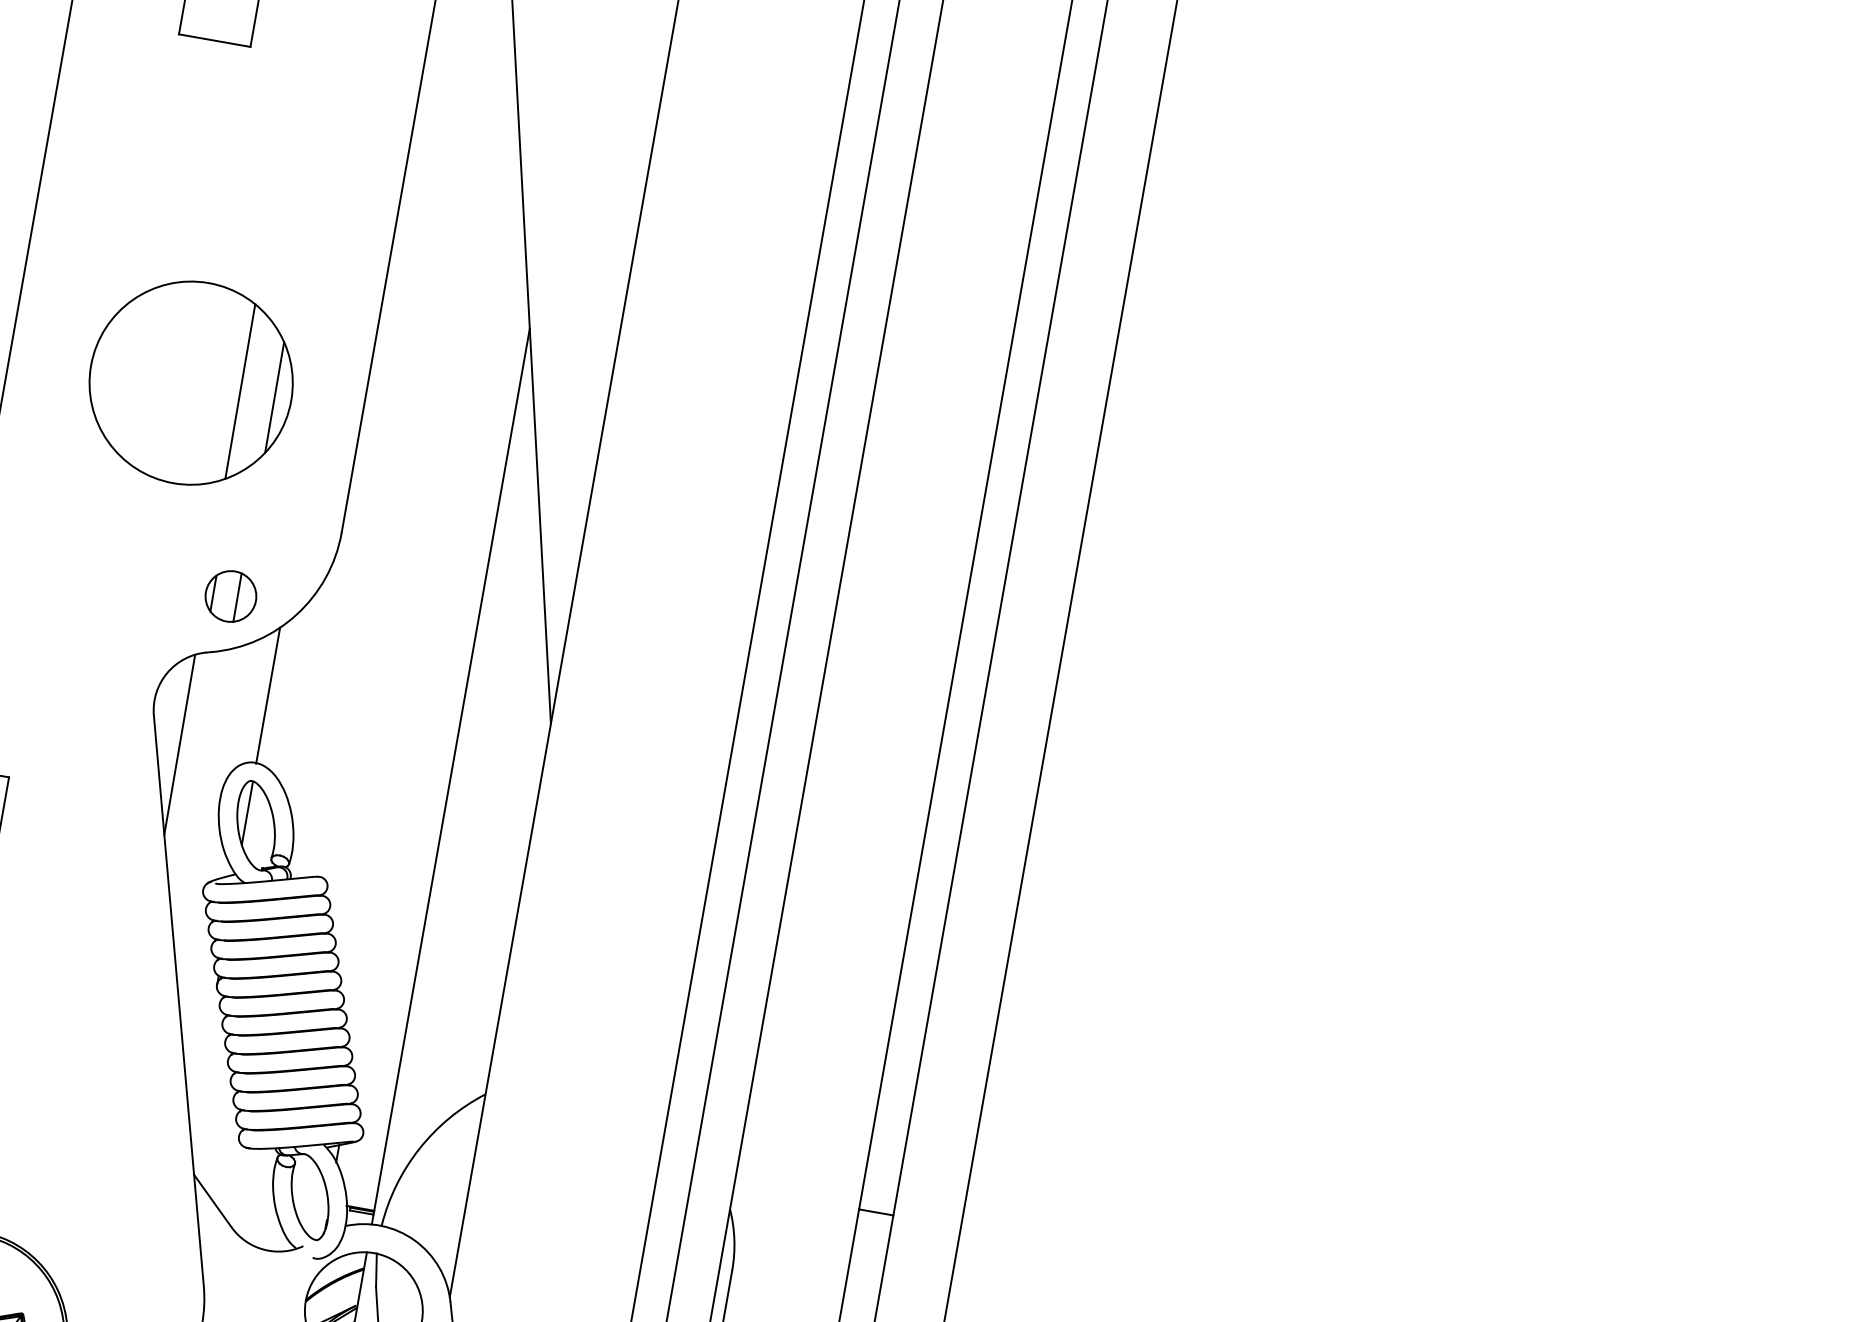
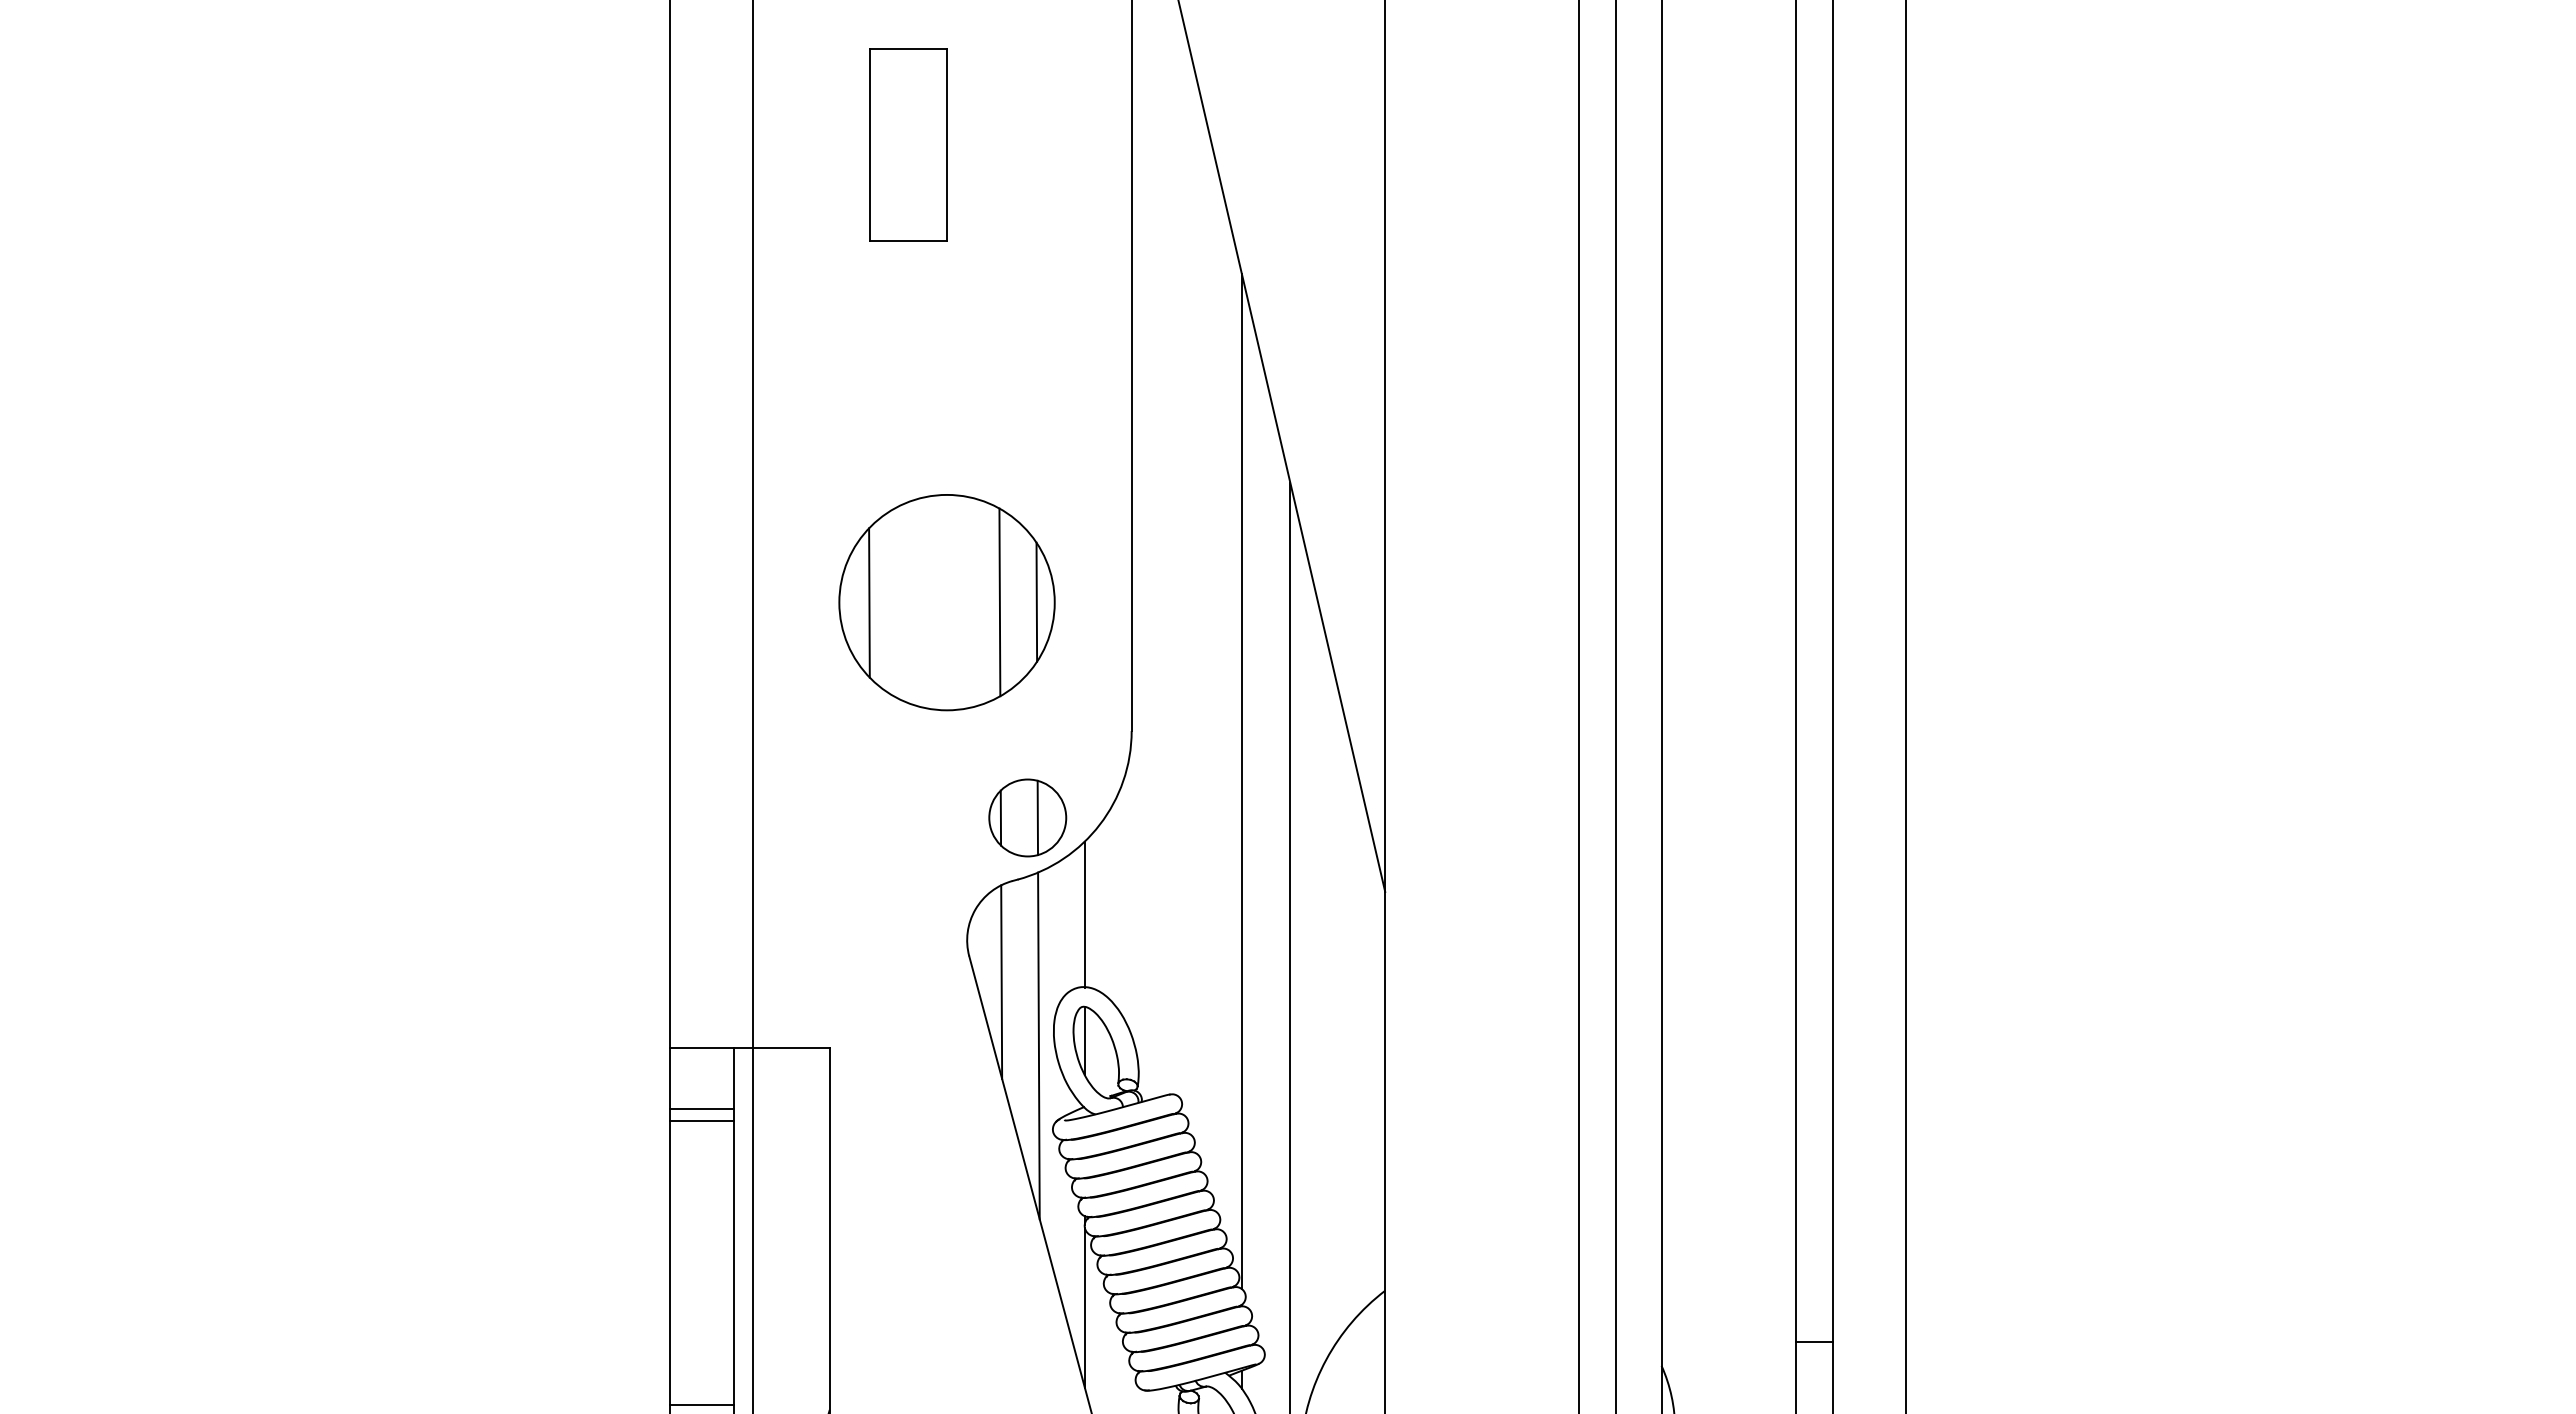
line: (119, 370) -> (869, 602), added
part: (230, 596) -> (1027, 817), size x1.43
line: (435, 597) -> (1241, 781), added
line: (203, 809) -> (1038, 1045), added
line: (203, 1060) -> (1084, 1307), added

